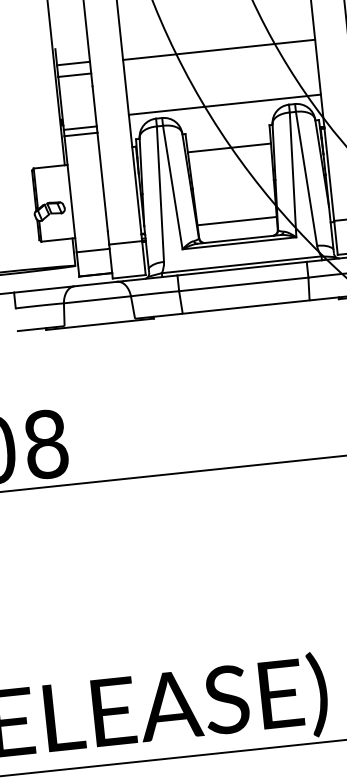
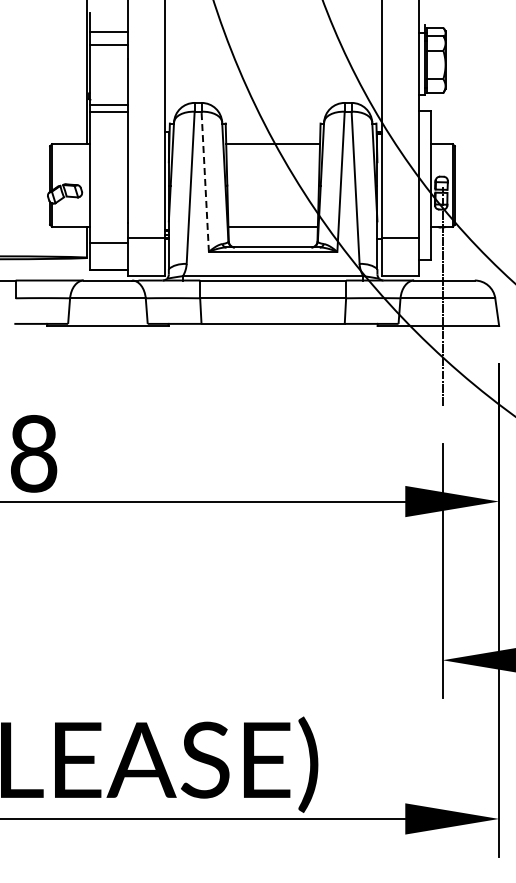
line: (218, 49) -> (272, 33), removed
line: (224, 104) -> (272, 95), removed
line: (172, 187) -> (205, 181), solid -> dashed

